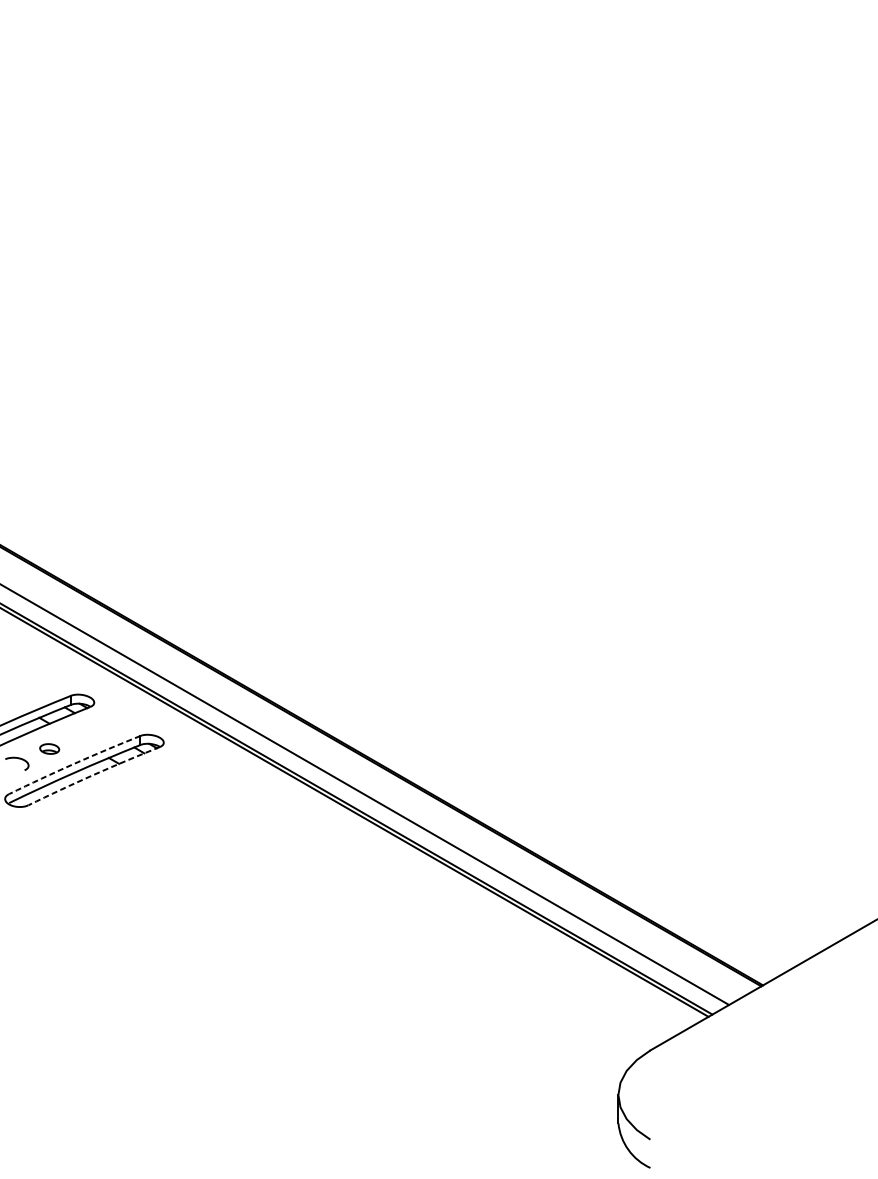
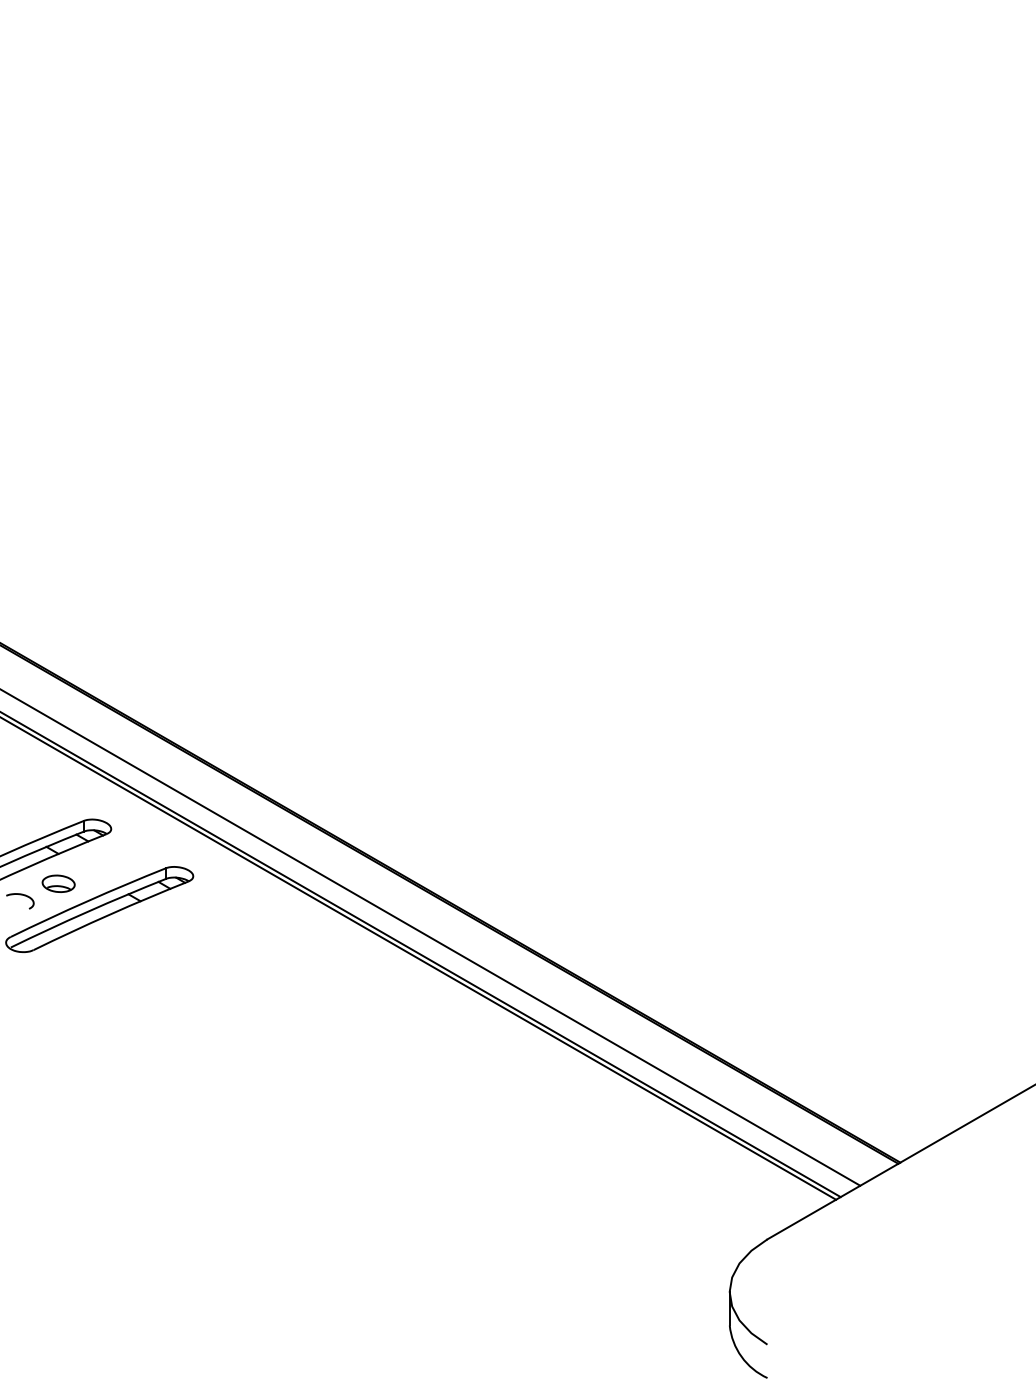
part: (49, 748) -> (58, 883), size x1.43
arc: (74, 764) -> (87, 901), dashed -> solid
arc: (93, 775) -> (110, 914), dashed -> solid

